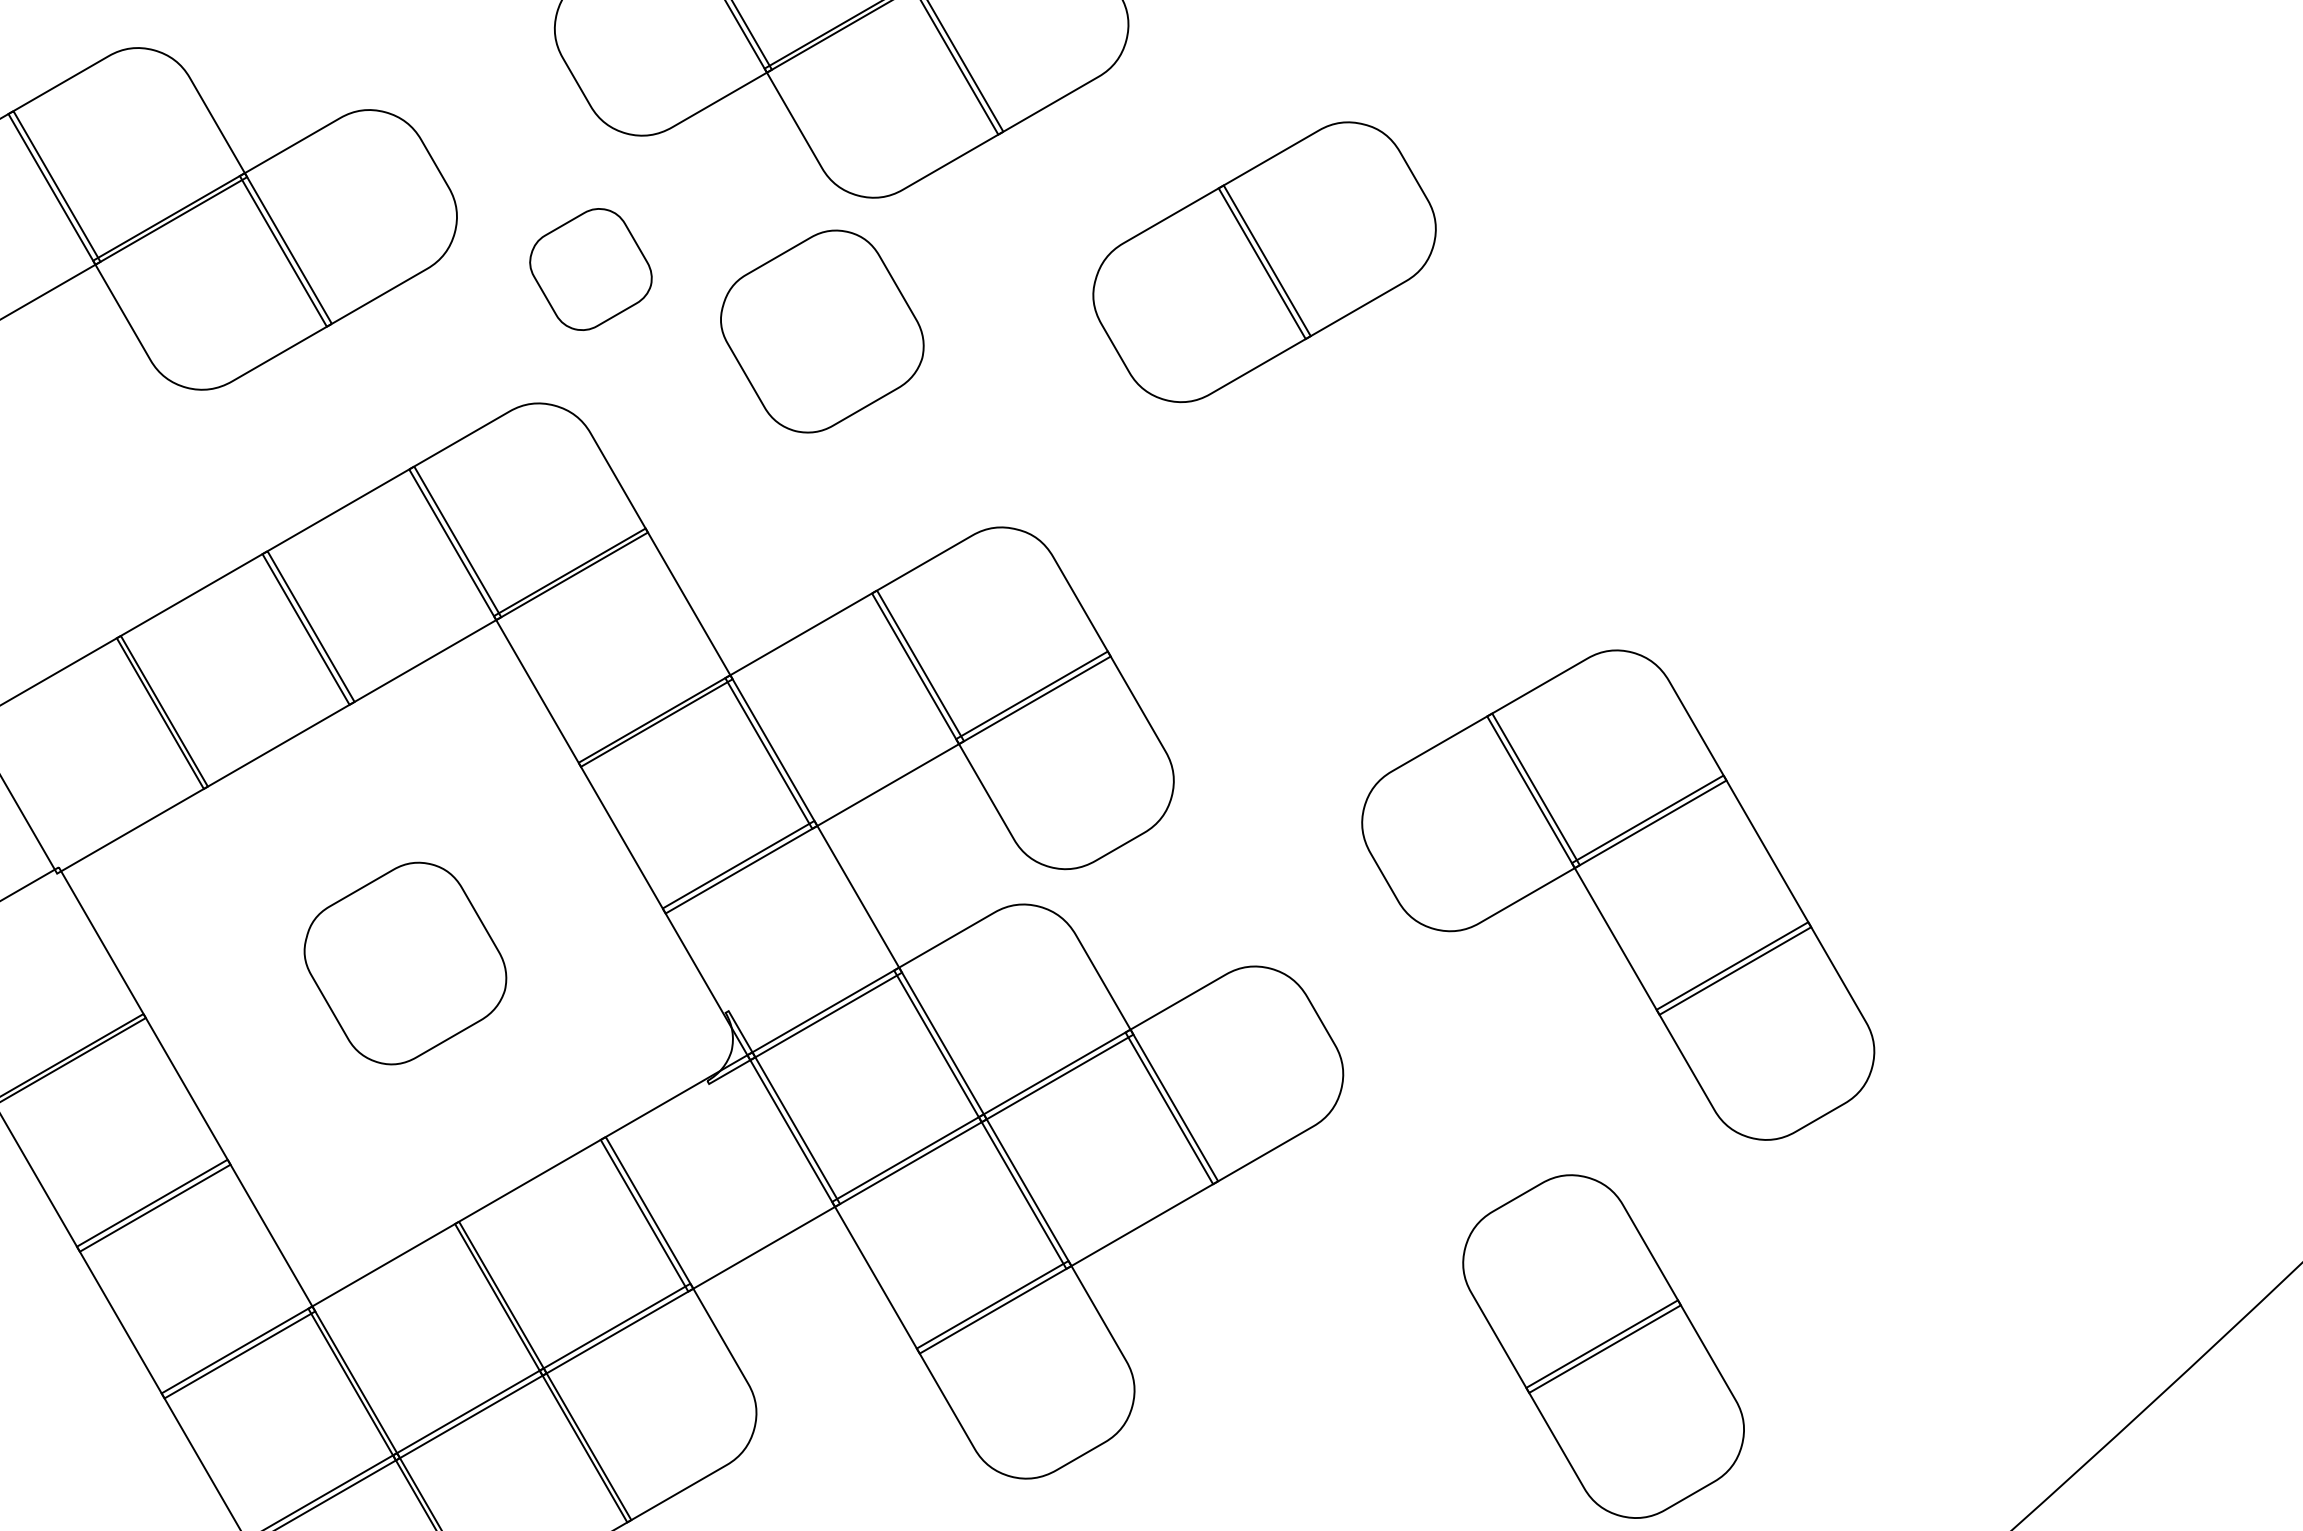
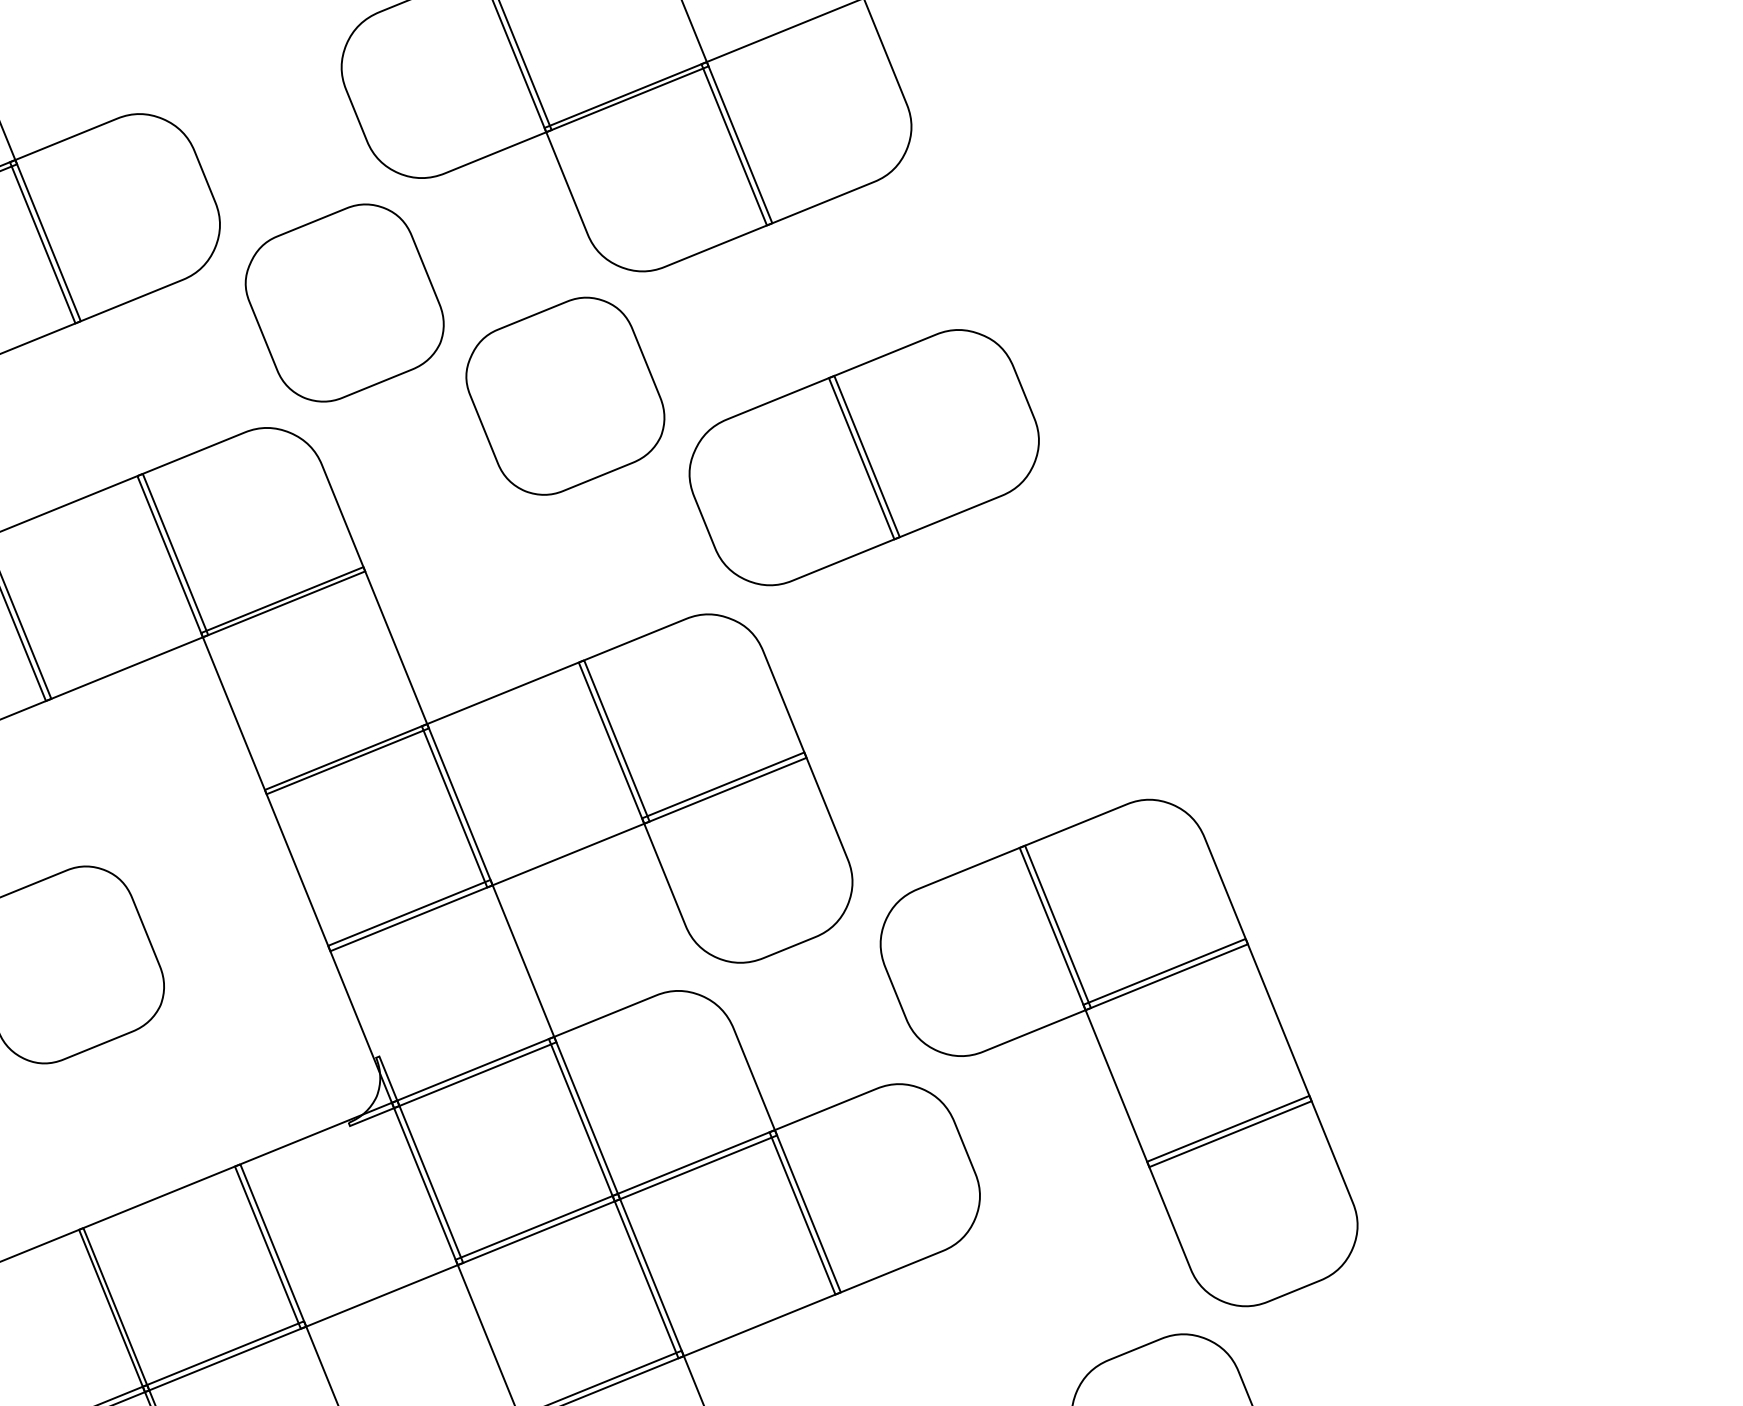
part: (1264, 262) -> (864, 457), moved
part: (590, 269) -> (344, 302), size x1.67
part: (1618, 894) -> (1125, 1042), moved

